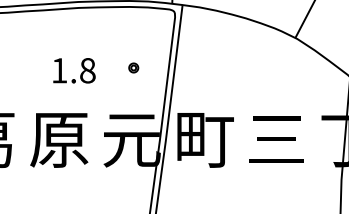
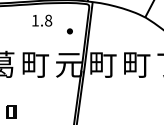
text: (74, 70) -> (42, 20), moved
text: (59, 139) -> (35, 64), 原 -> 町
text: (278, 139) -> (137, 64), 三 -> 町

